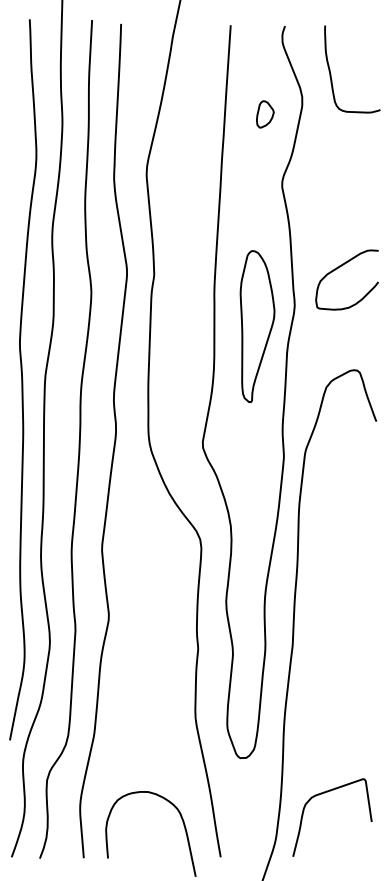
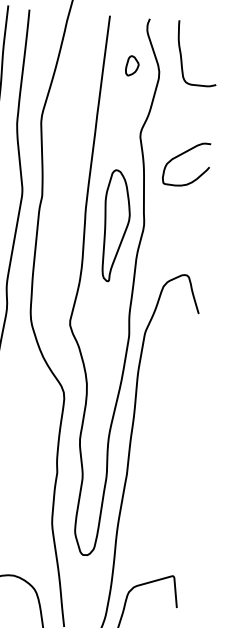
part: (265, 114) -> (132, 66), moved
curve: (340, 267) -> (182, 154), moved
part: (257, 326) -> (116, 225), moved

